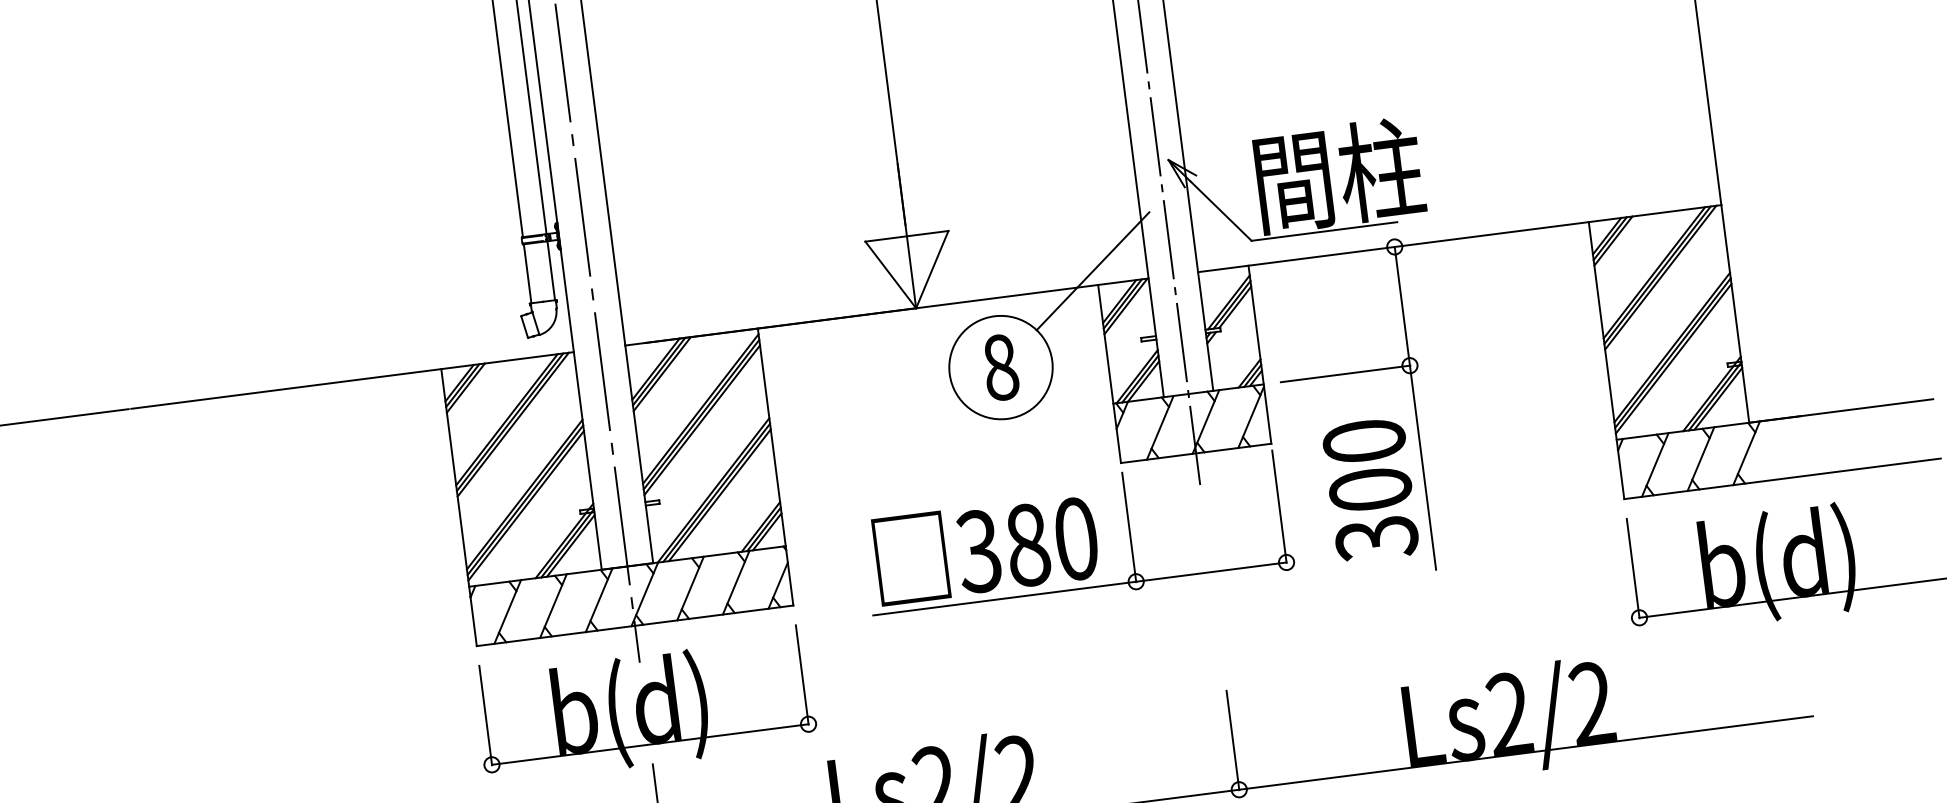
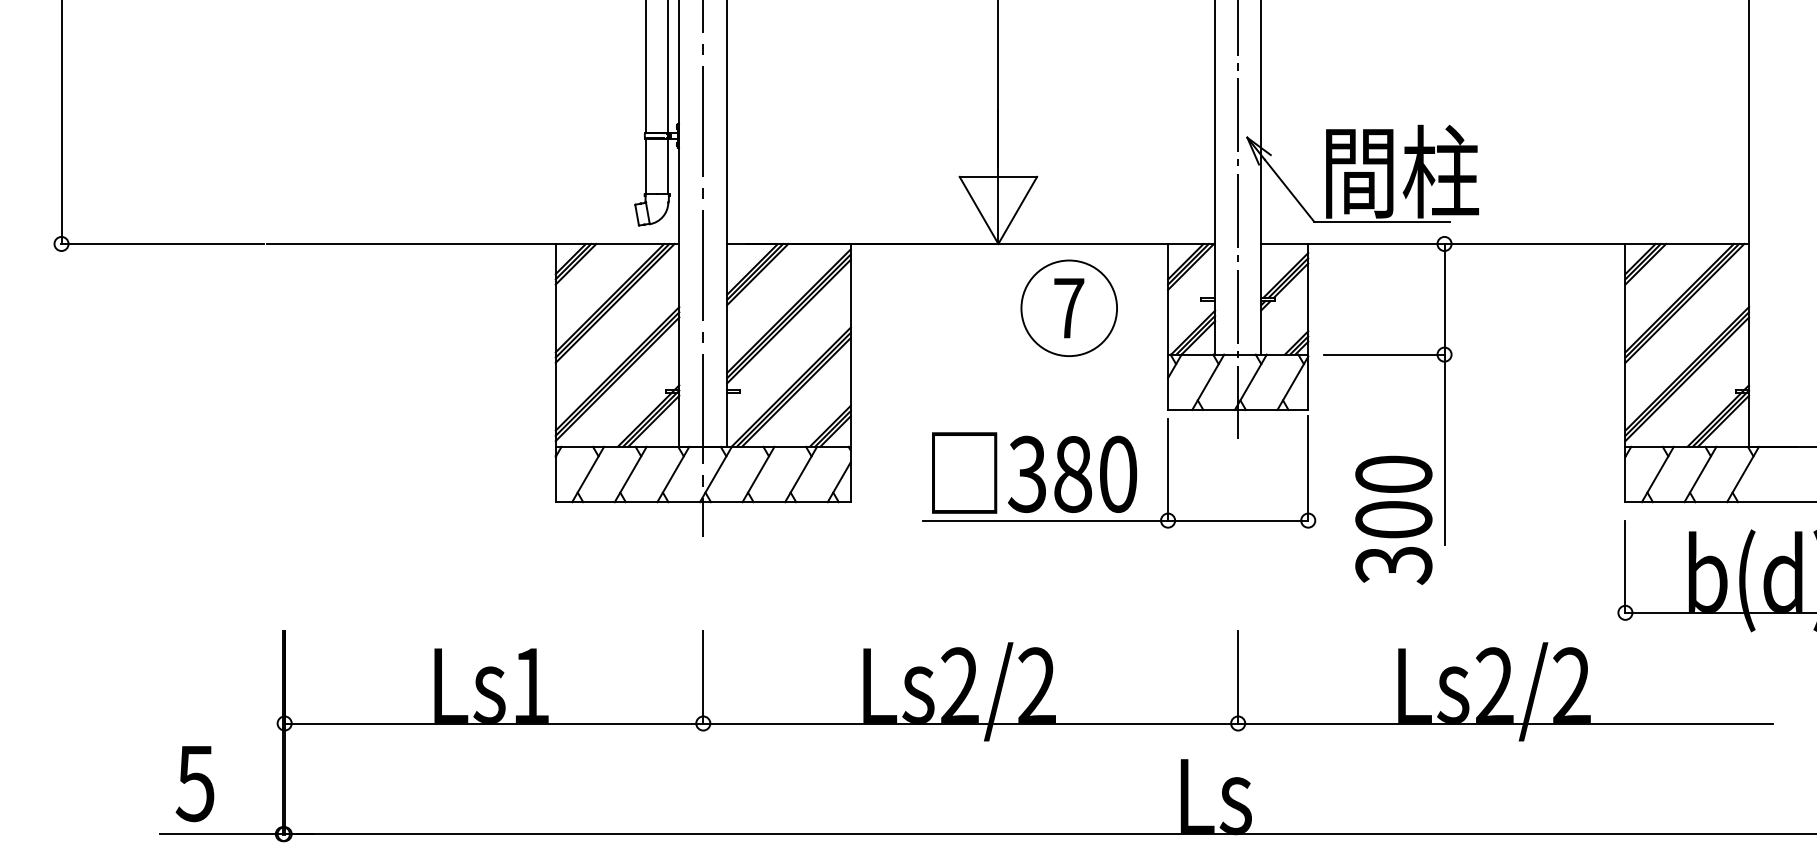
line: (1092, 271) -> (1164, 230), removed
text: (1001, 367) -> (1069, 308), 8 -> 7
text: (1370, 489) -> (1393, 519), moved
part: (644, 705) -> (702, 576), removed

